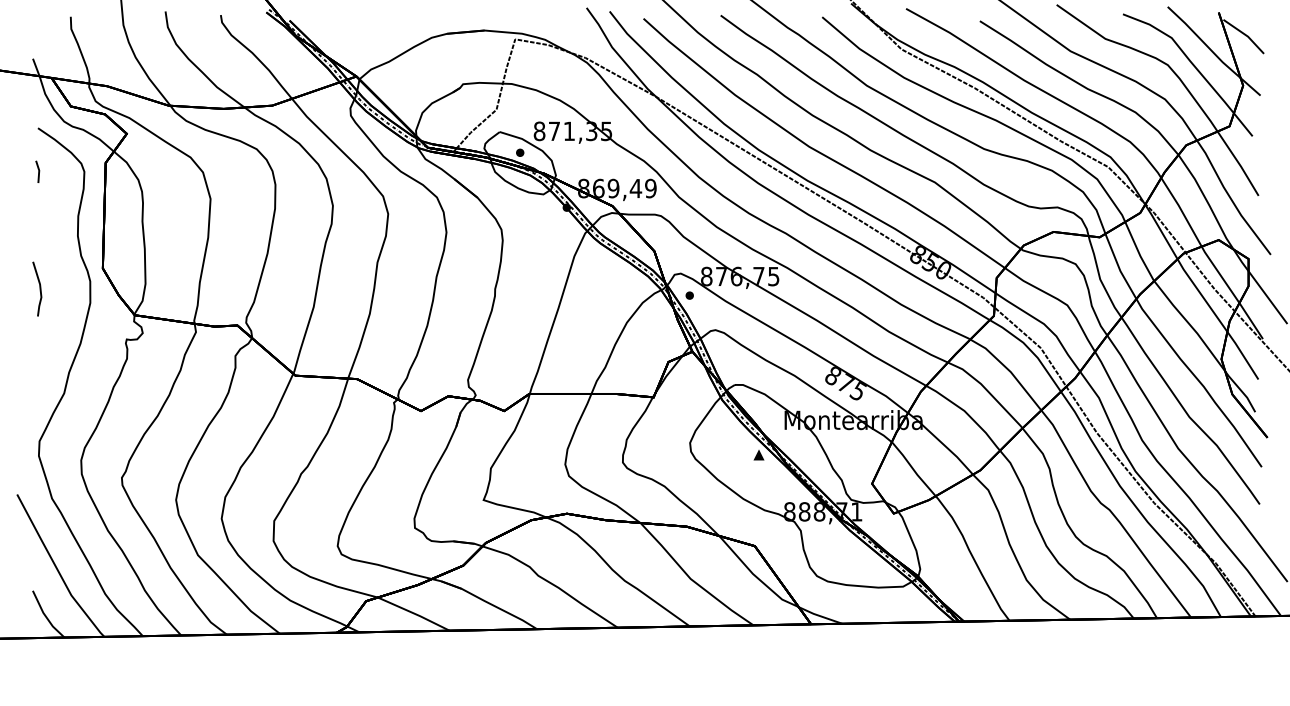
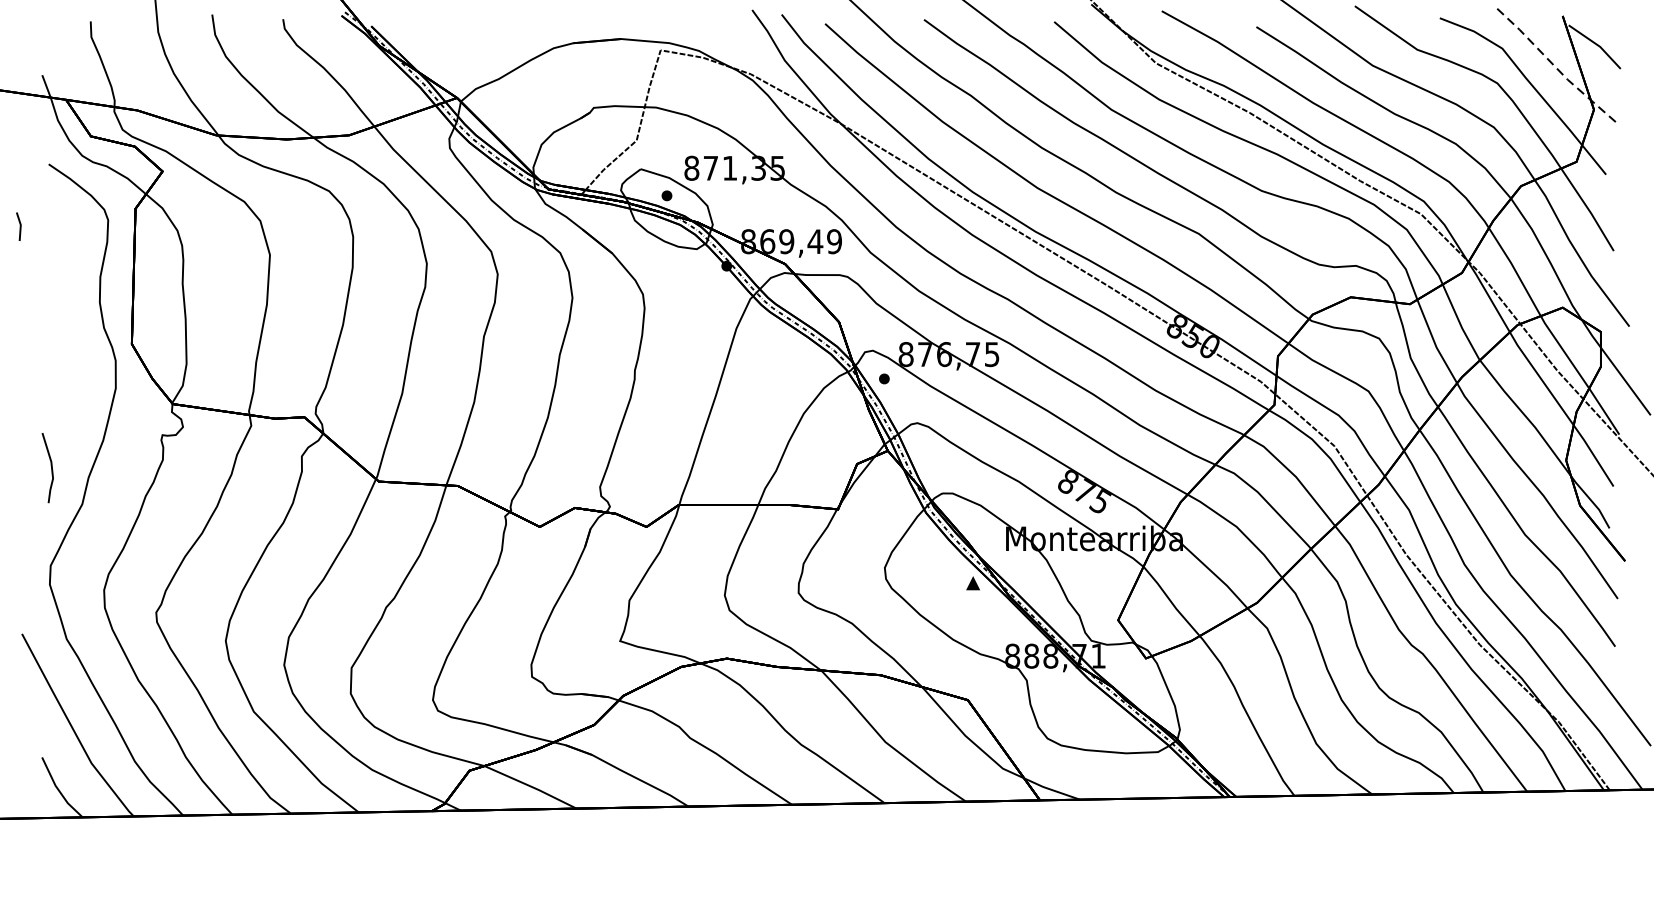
line: (1213, 52) -> (1555, 67), solid -> dashed
line: (38, 171) -> (19, 226), moved
line: (39, 288) -> (50, 467), moved

